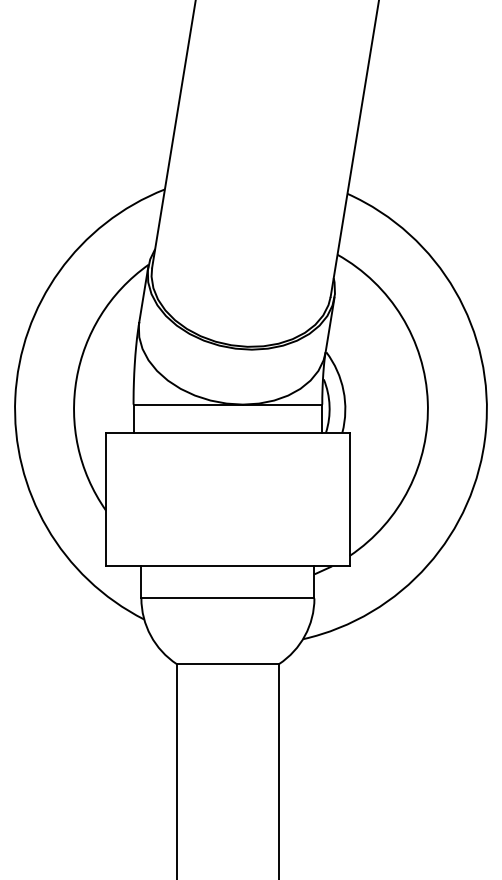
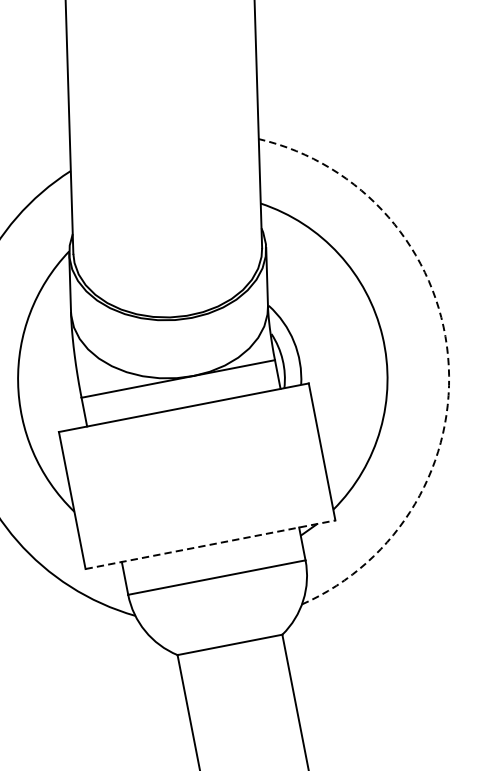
arc: (485, 432) -> (447, 356), solid -> dashed
line: (227, 566) -> (210, 544), solid -> dashed

